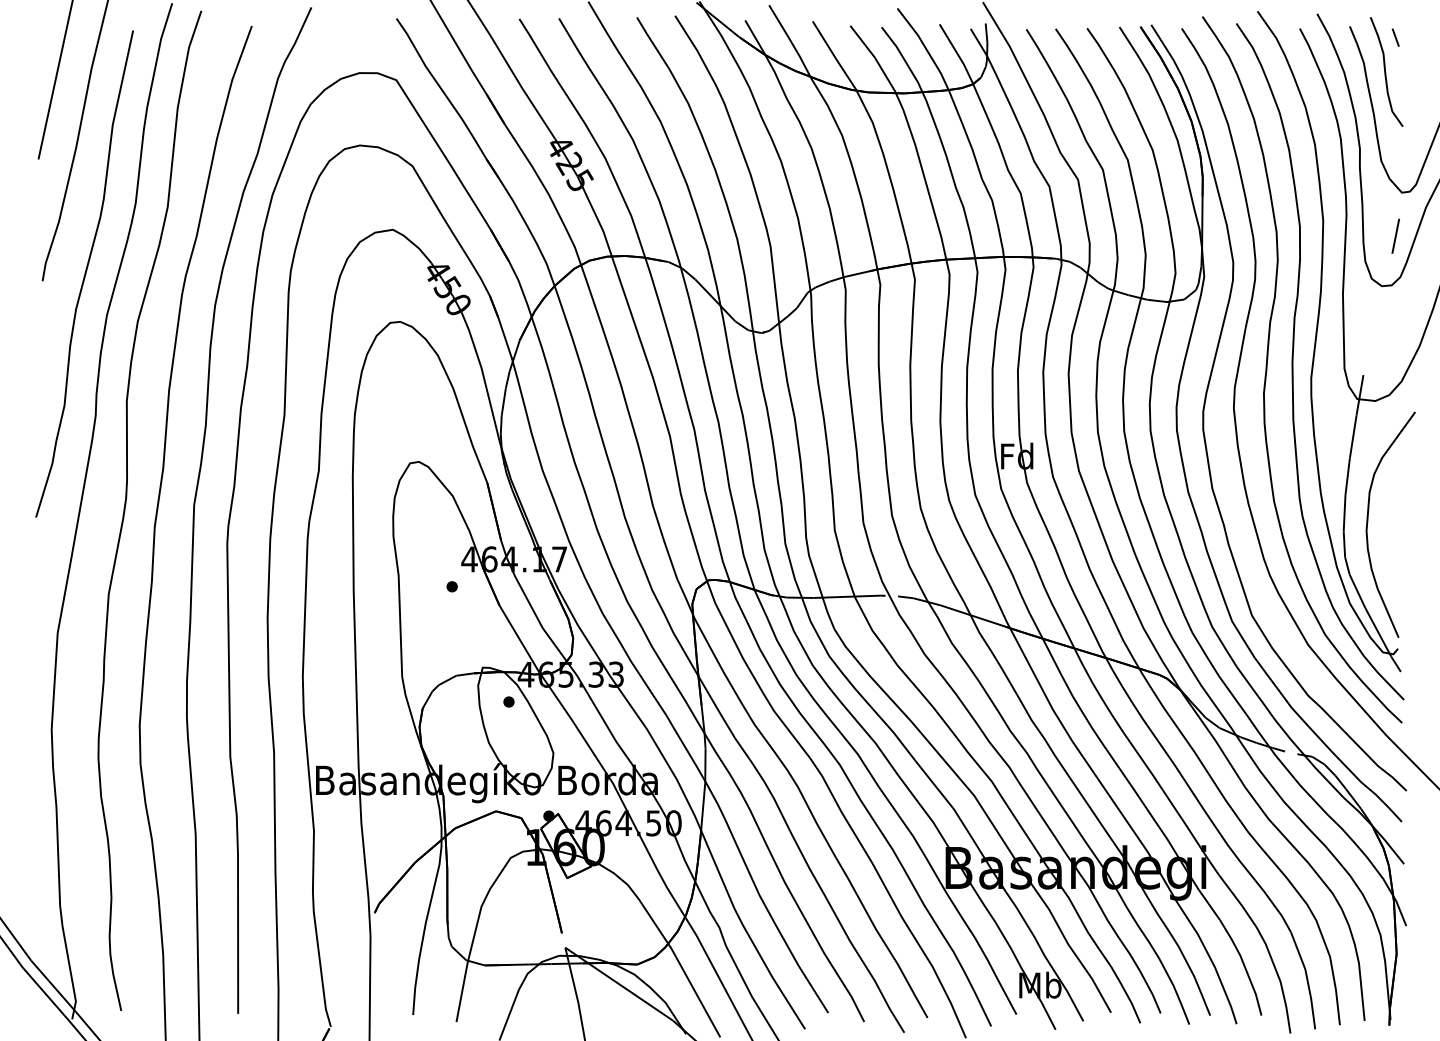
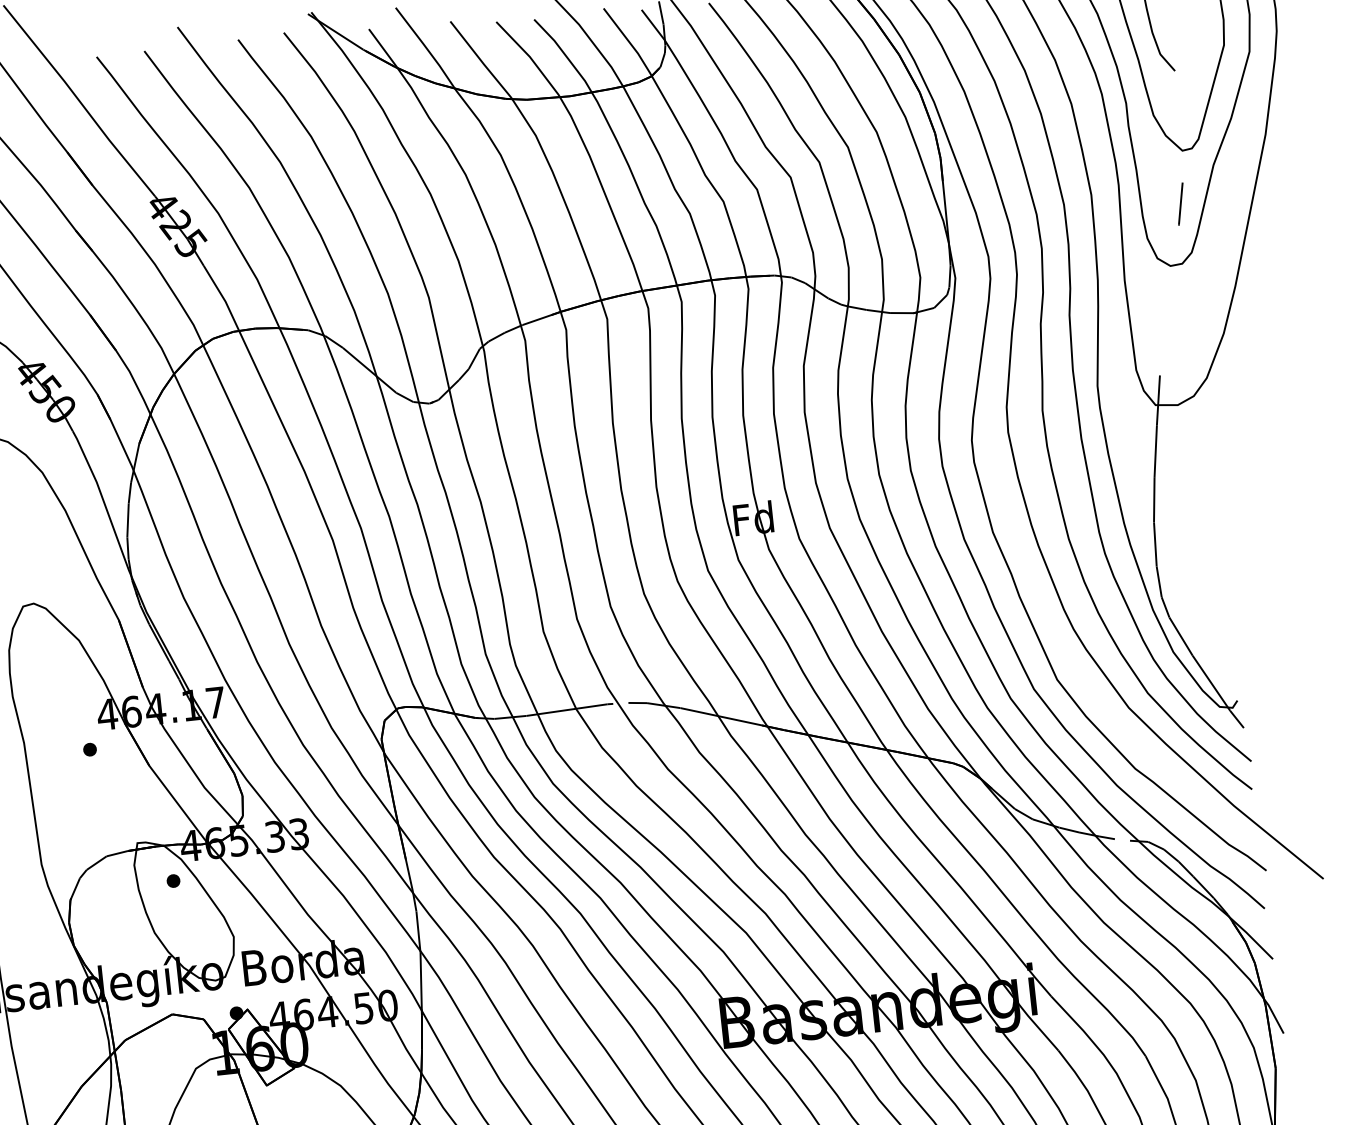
curve: (1368, 523) -> (1185, 553), removed

